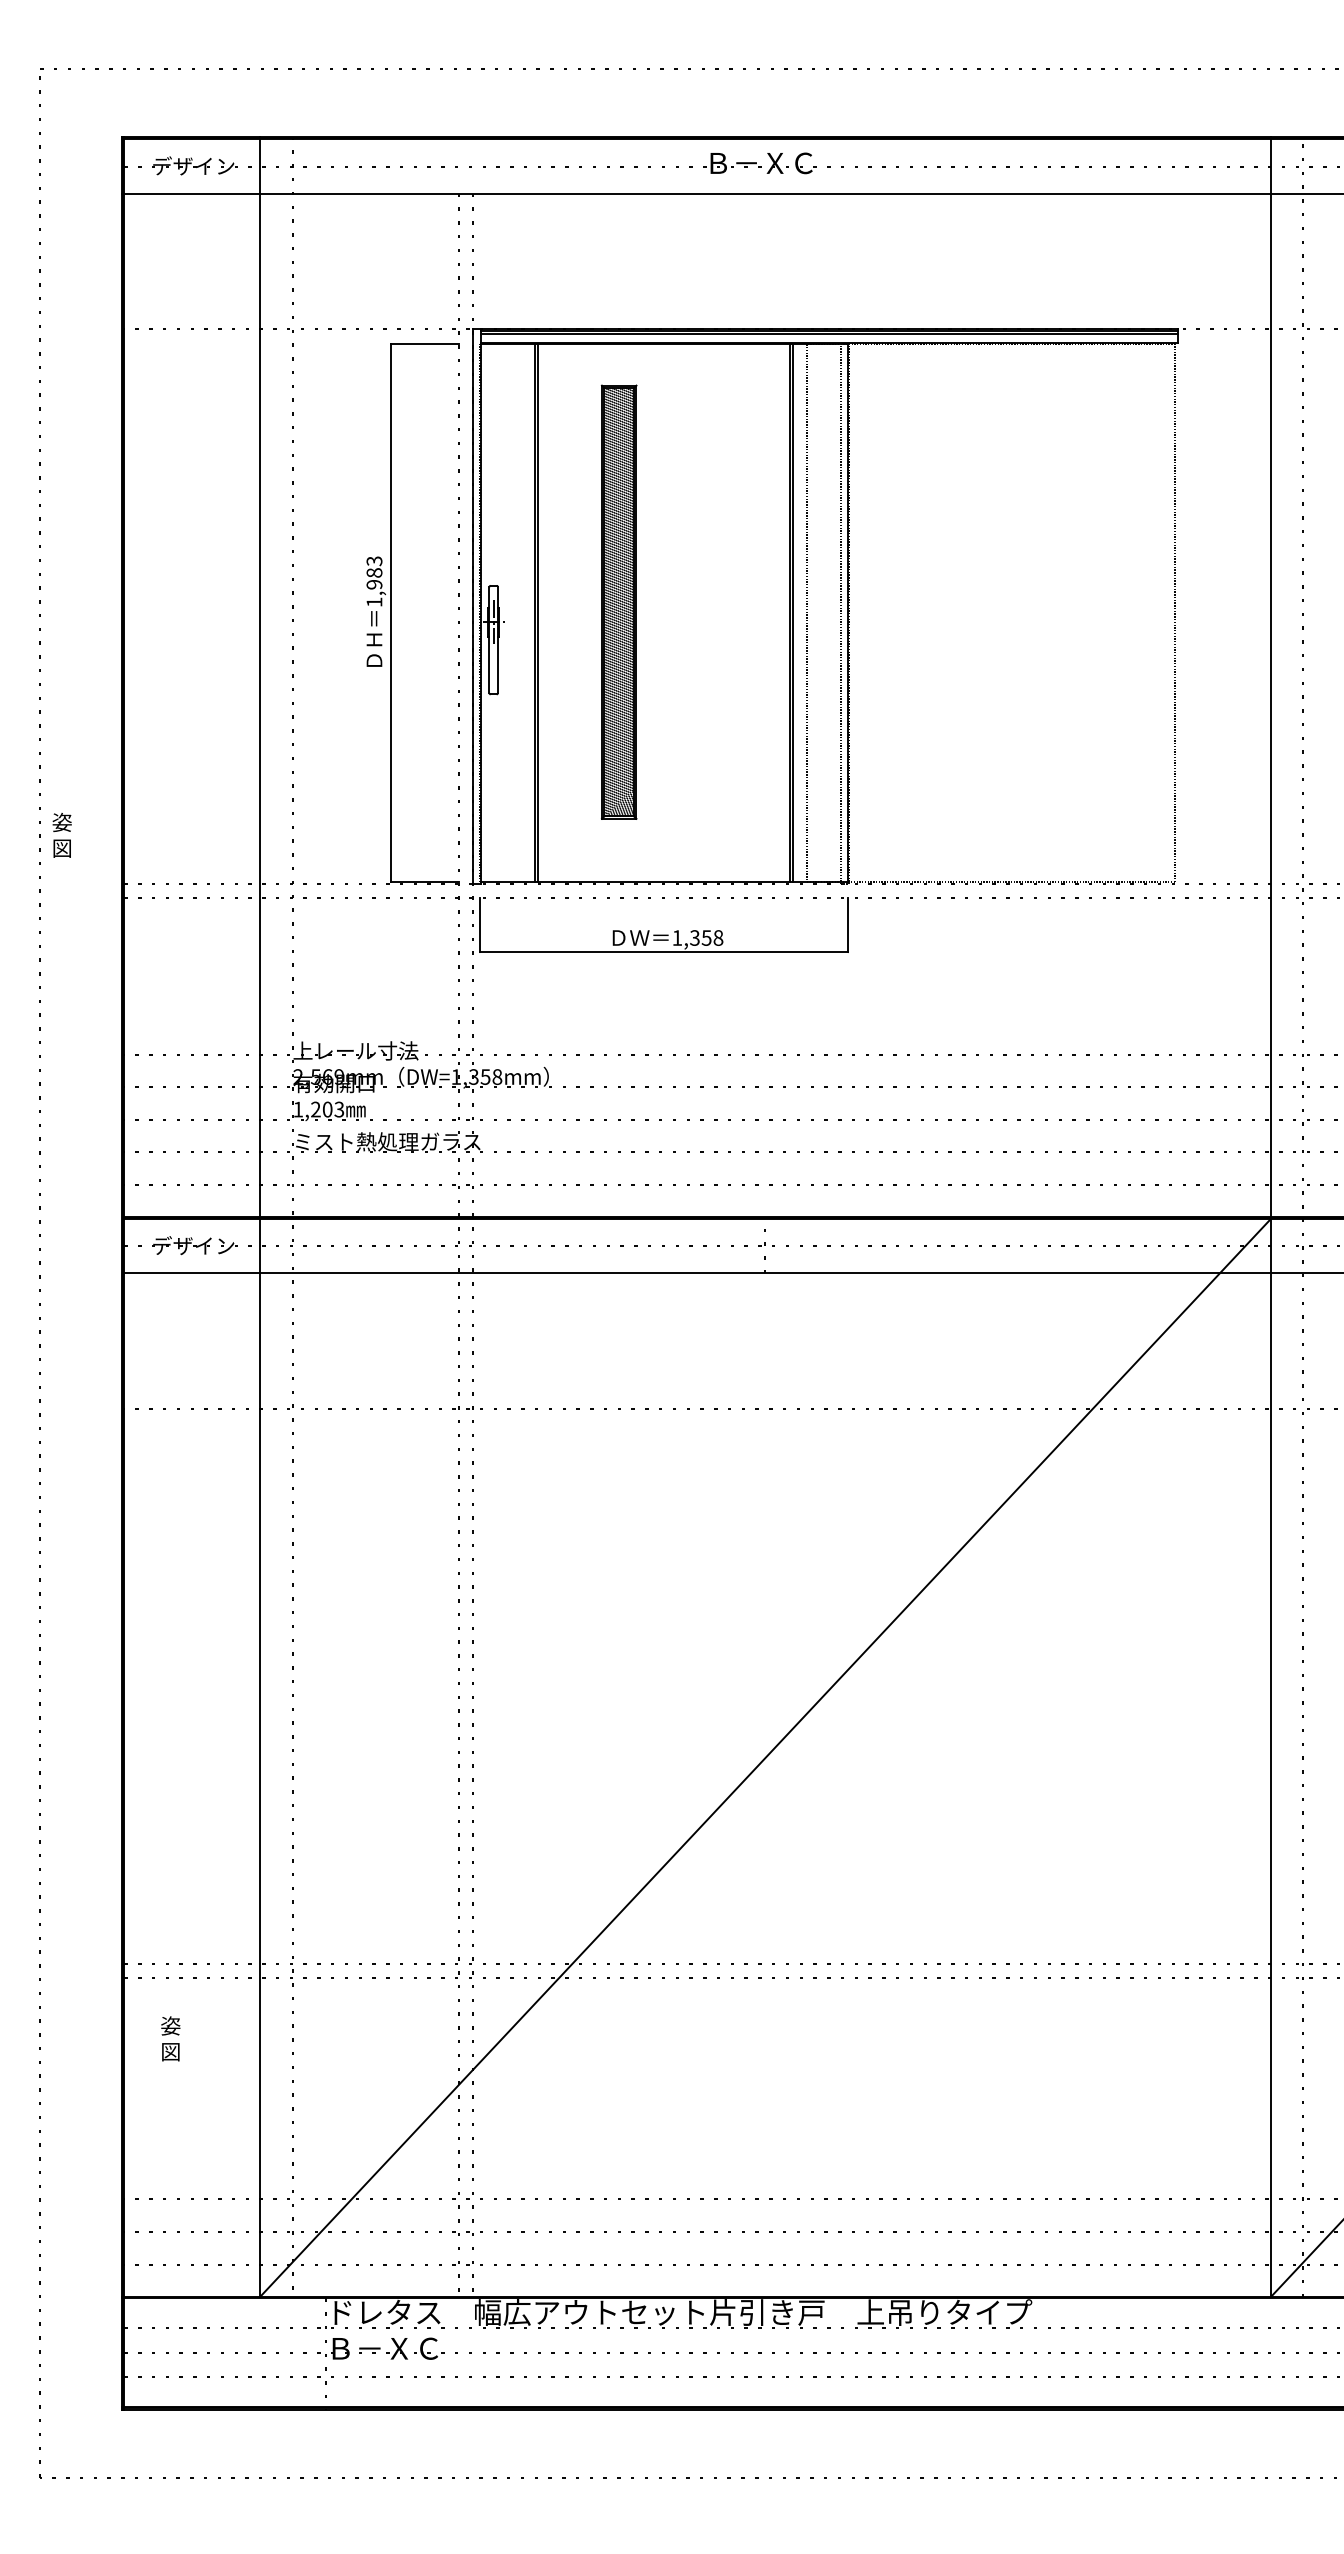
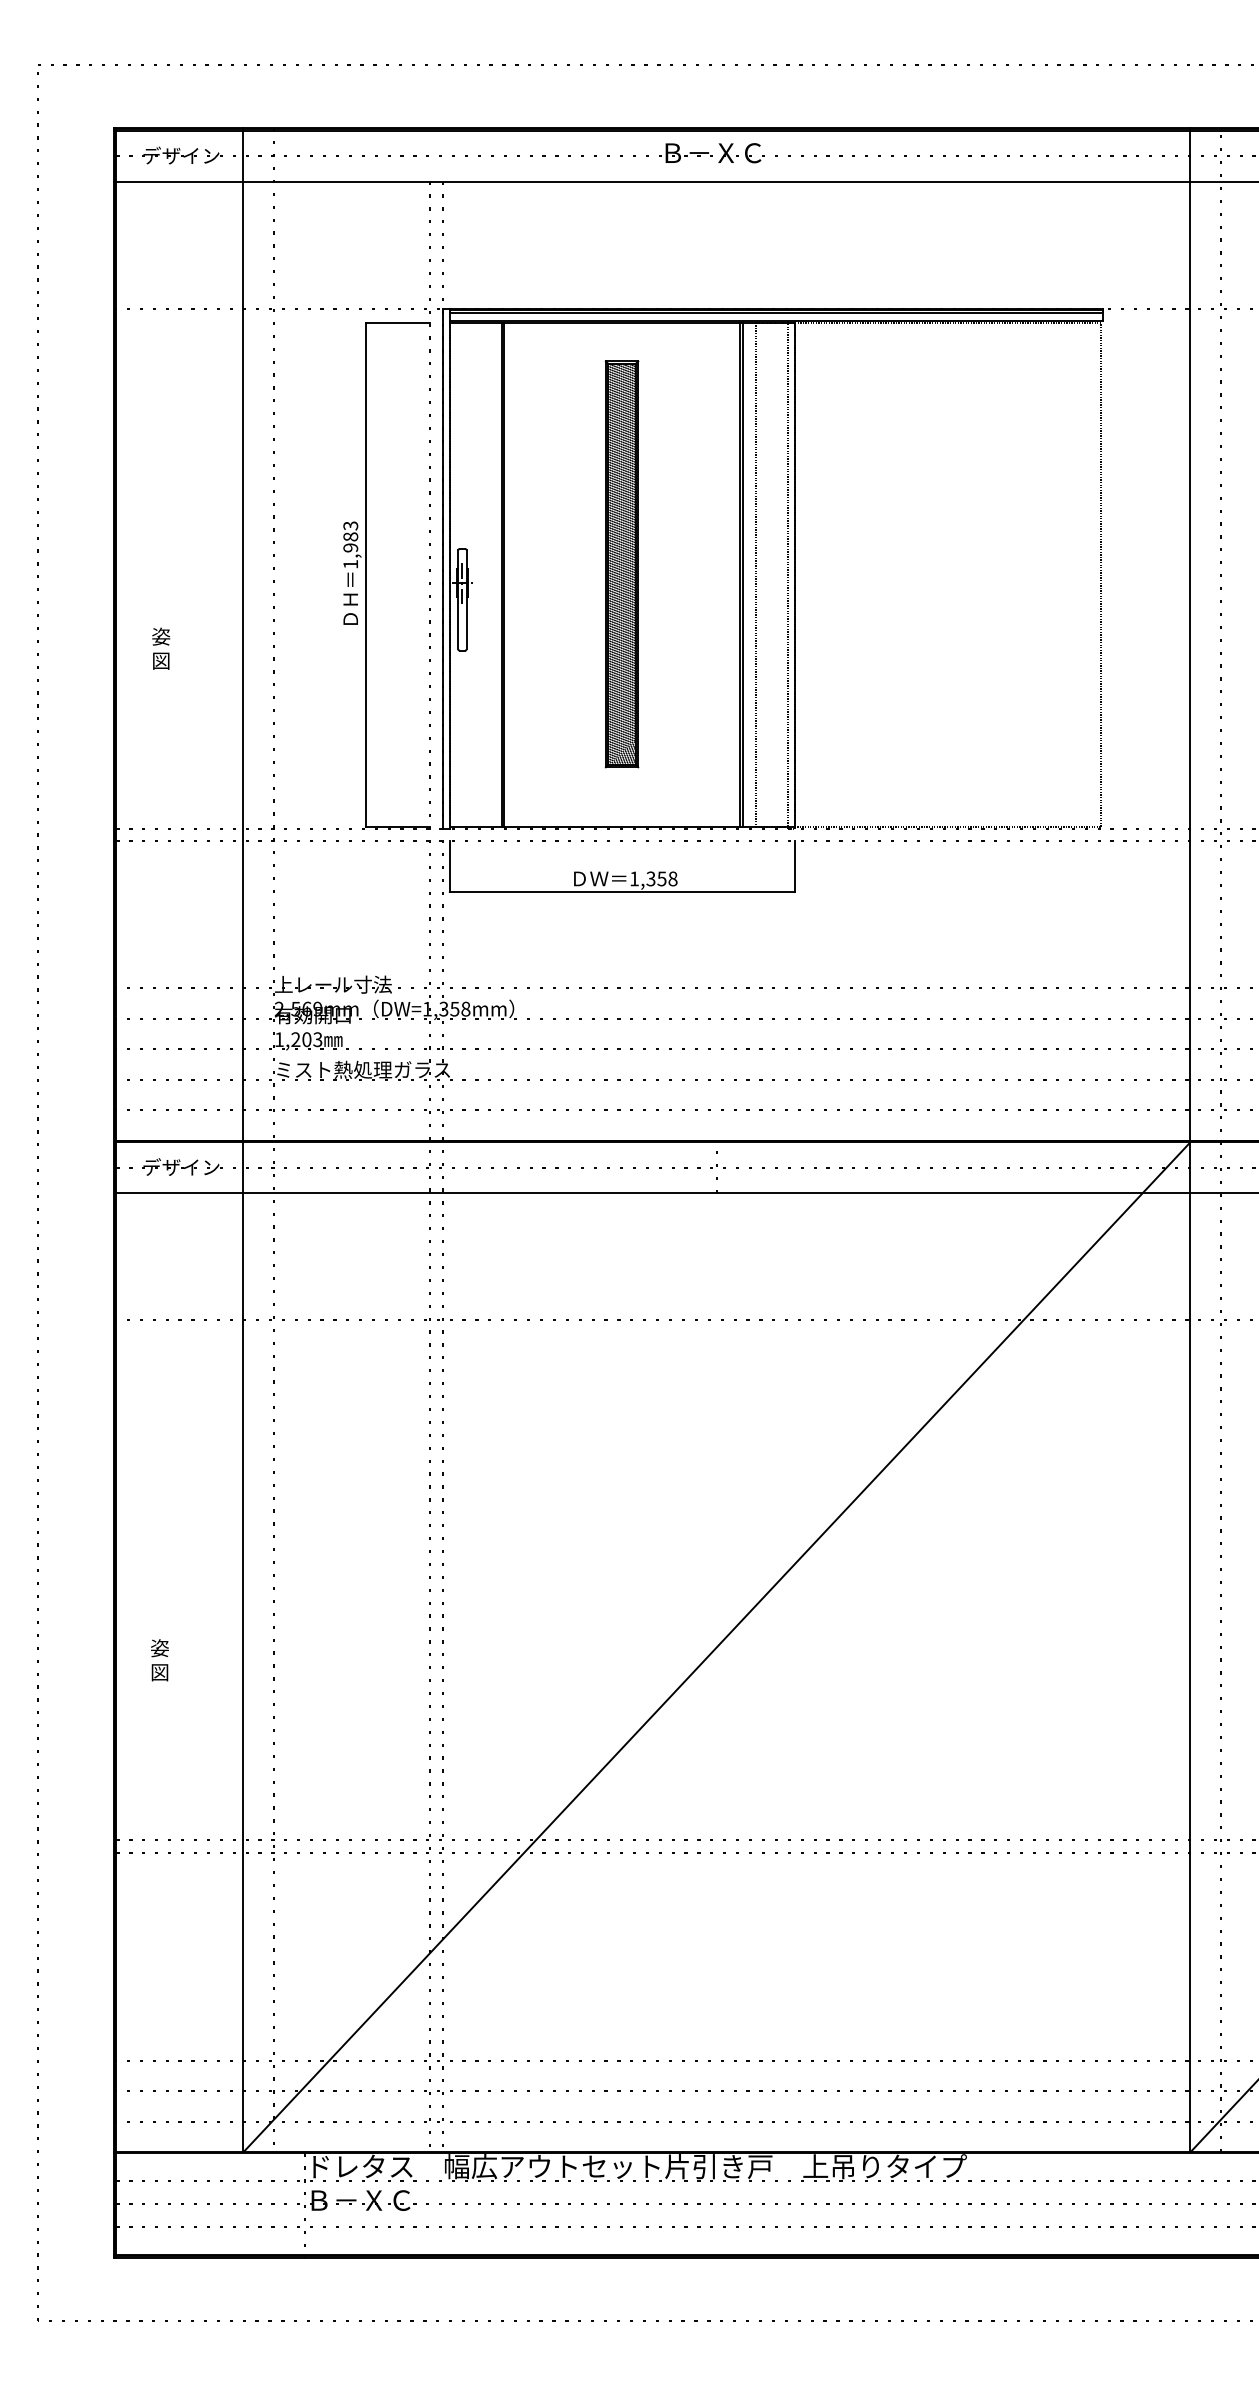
part: (618, 602) -> (621, 564), moved
text: (62, 835) -> (161, 648), moved
text: (170, 2039) -> (159, 1660), moved

